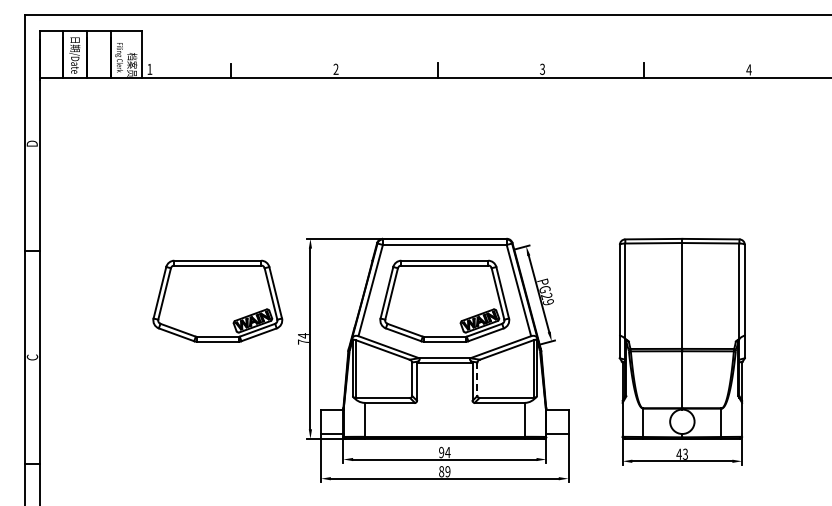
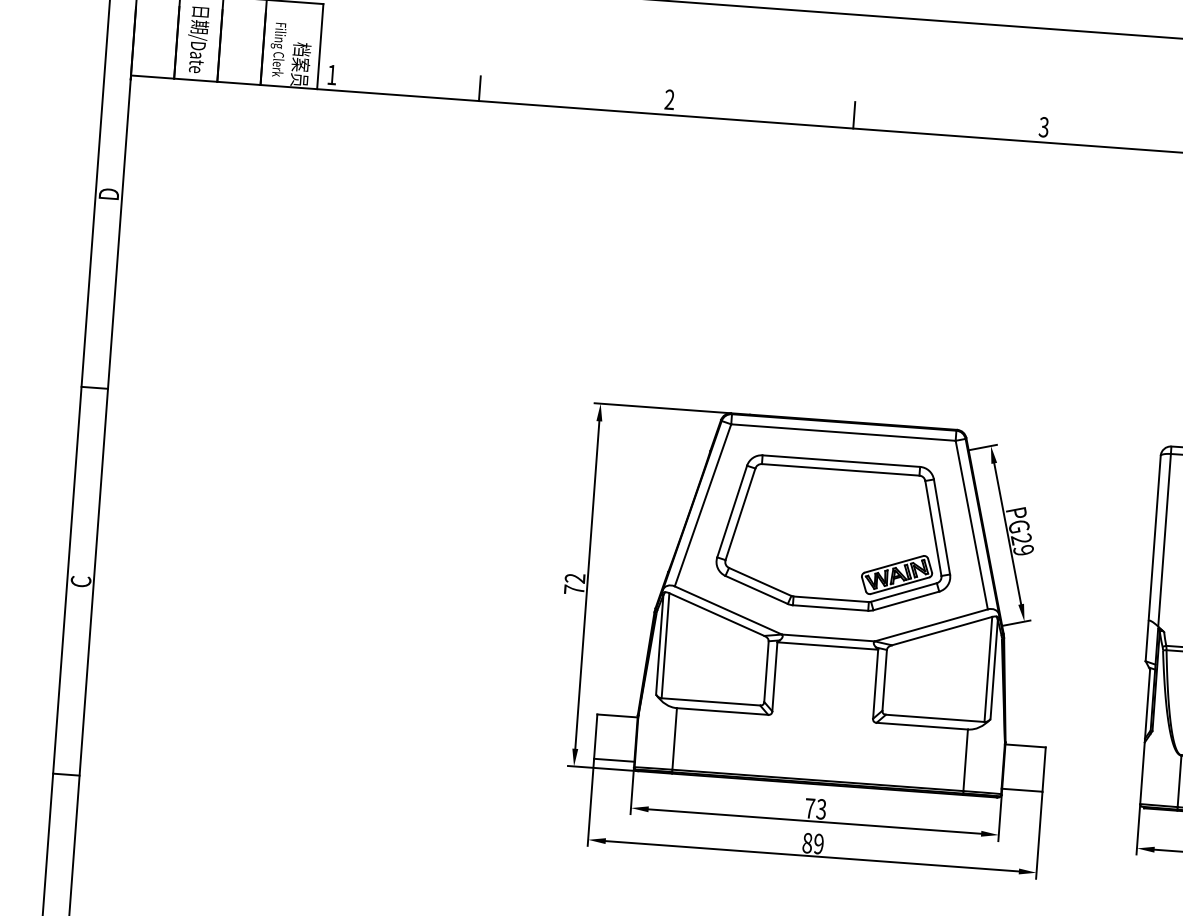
part: (217, 300) -> (423, 503), removed
text: (302, 335) -> (573, 577), 74 -> 72
line: (477, 379) -> (884, 680), dashed -> solid
text: (444, 452) -> (815, 808), 94 -> 73

